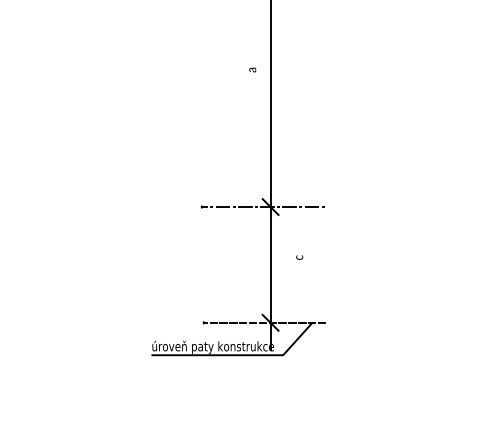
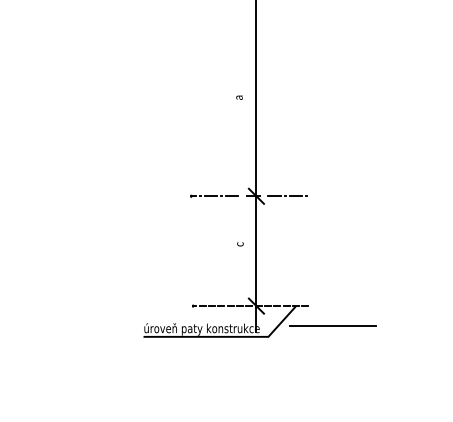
text: (252, 69) -> (239, 97), moved
text: (299, 257) -> (240, 244), moved
line: (351, 343) -> (333, 325), added

